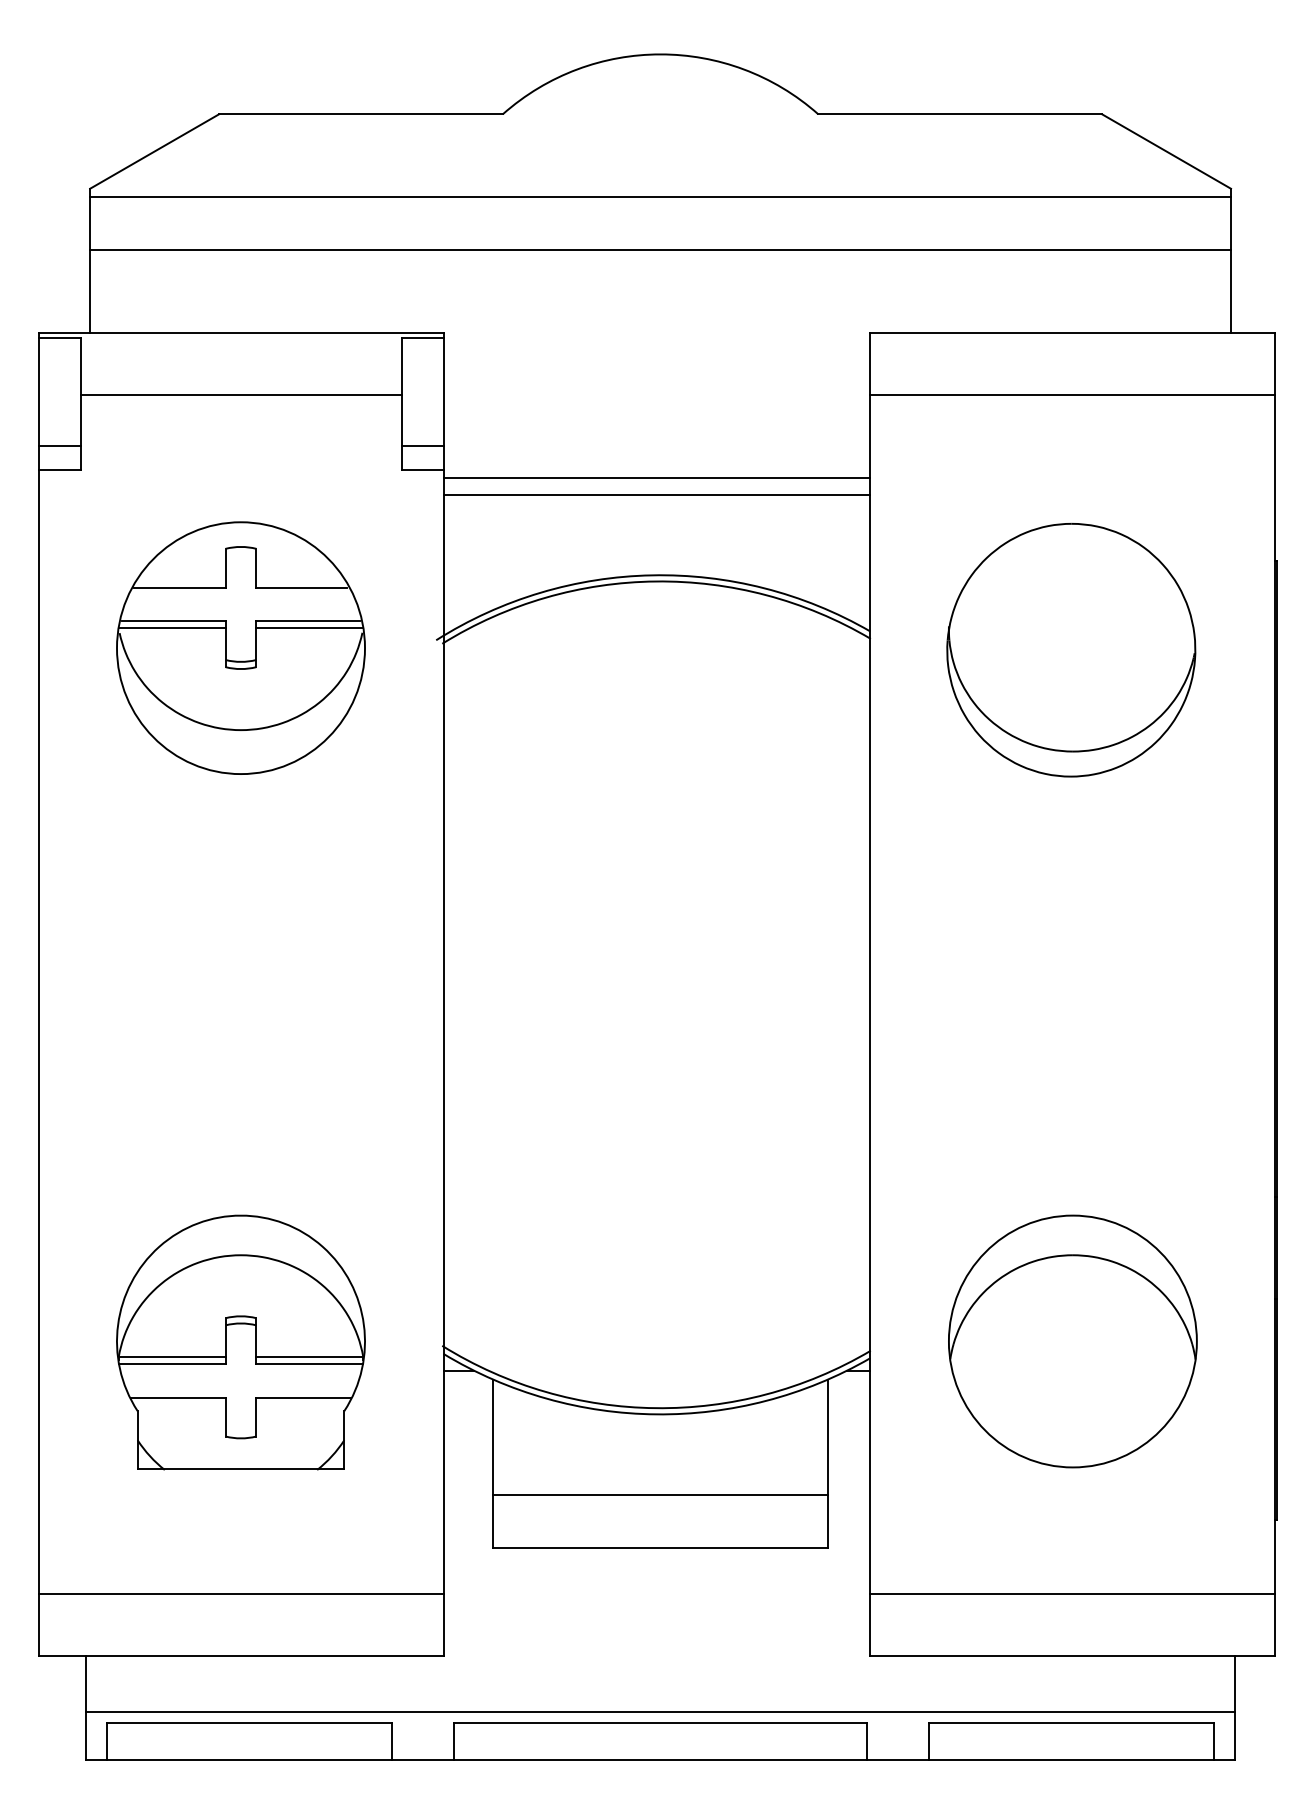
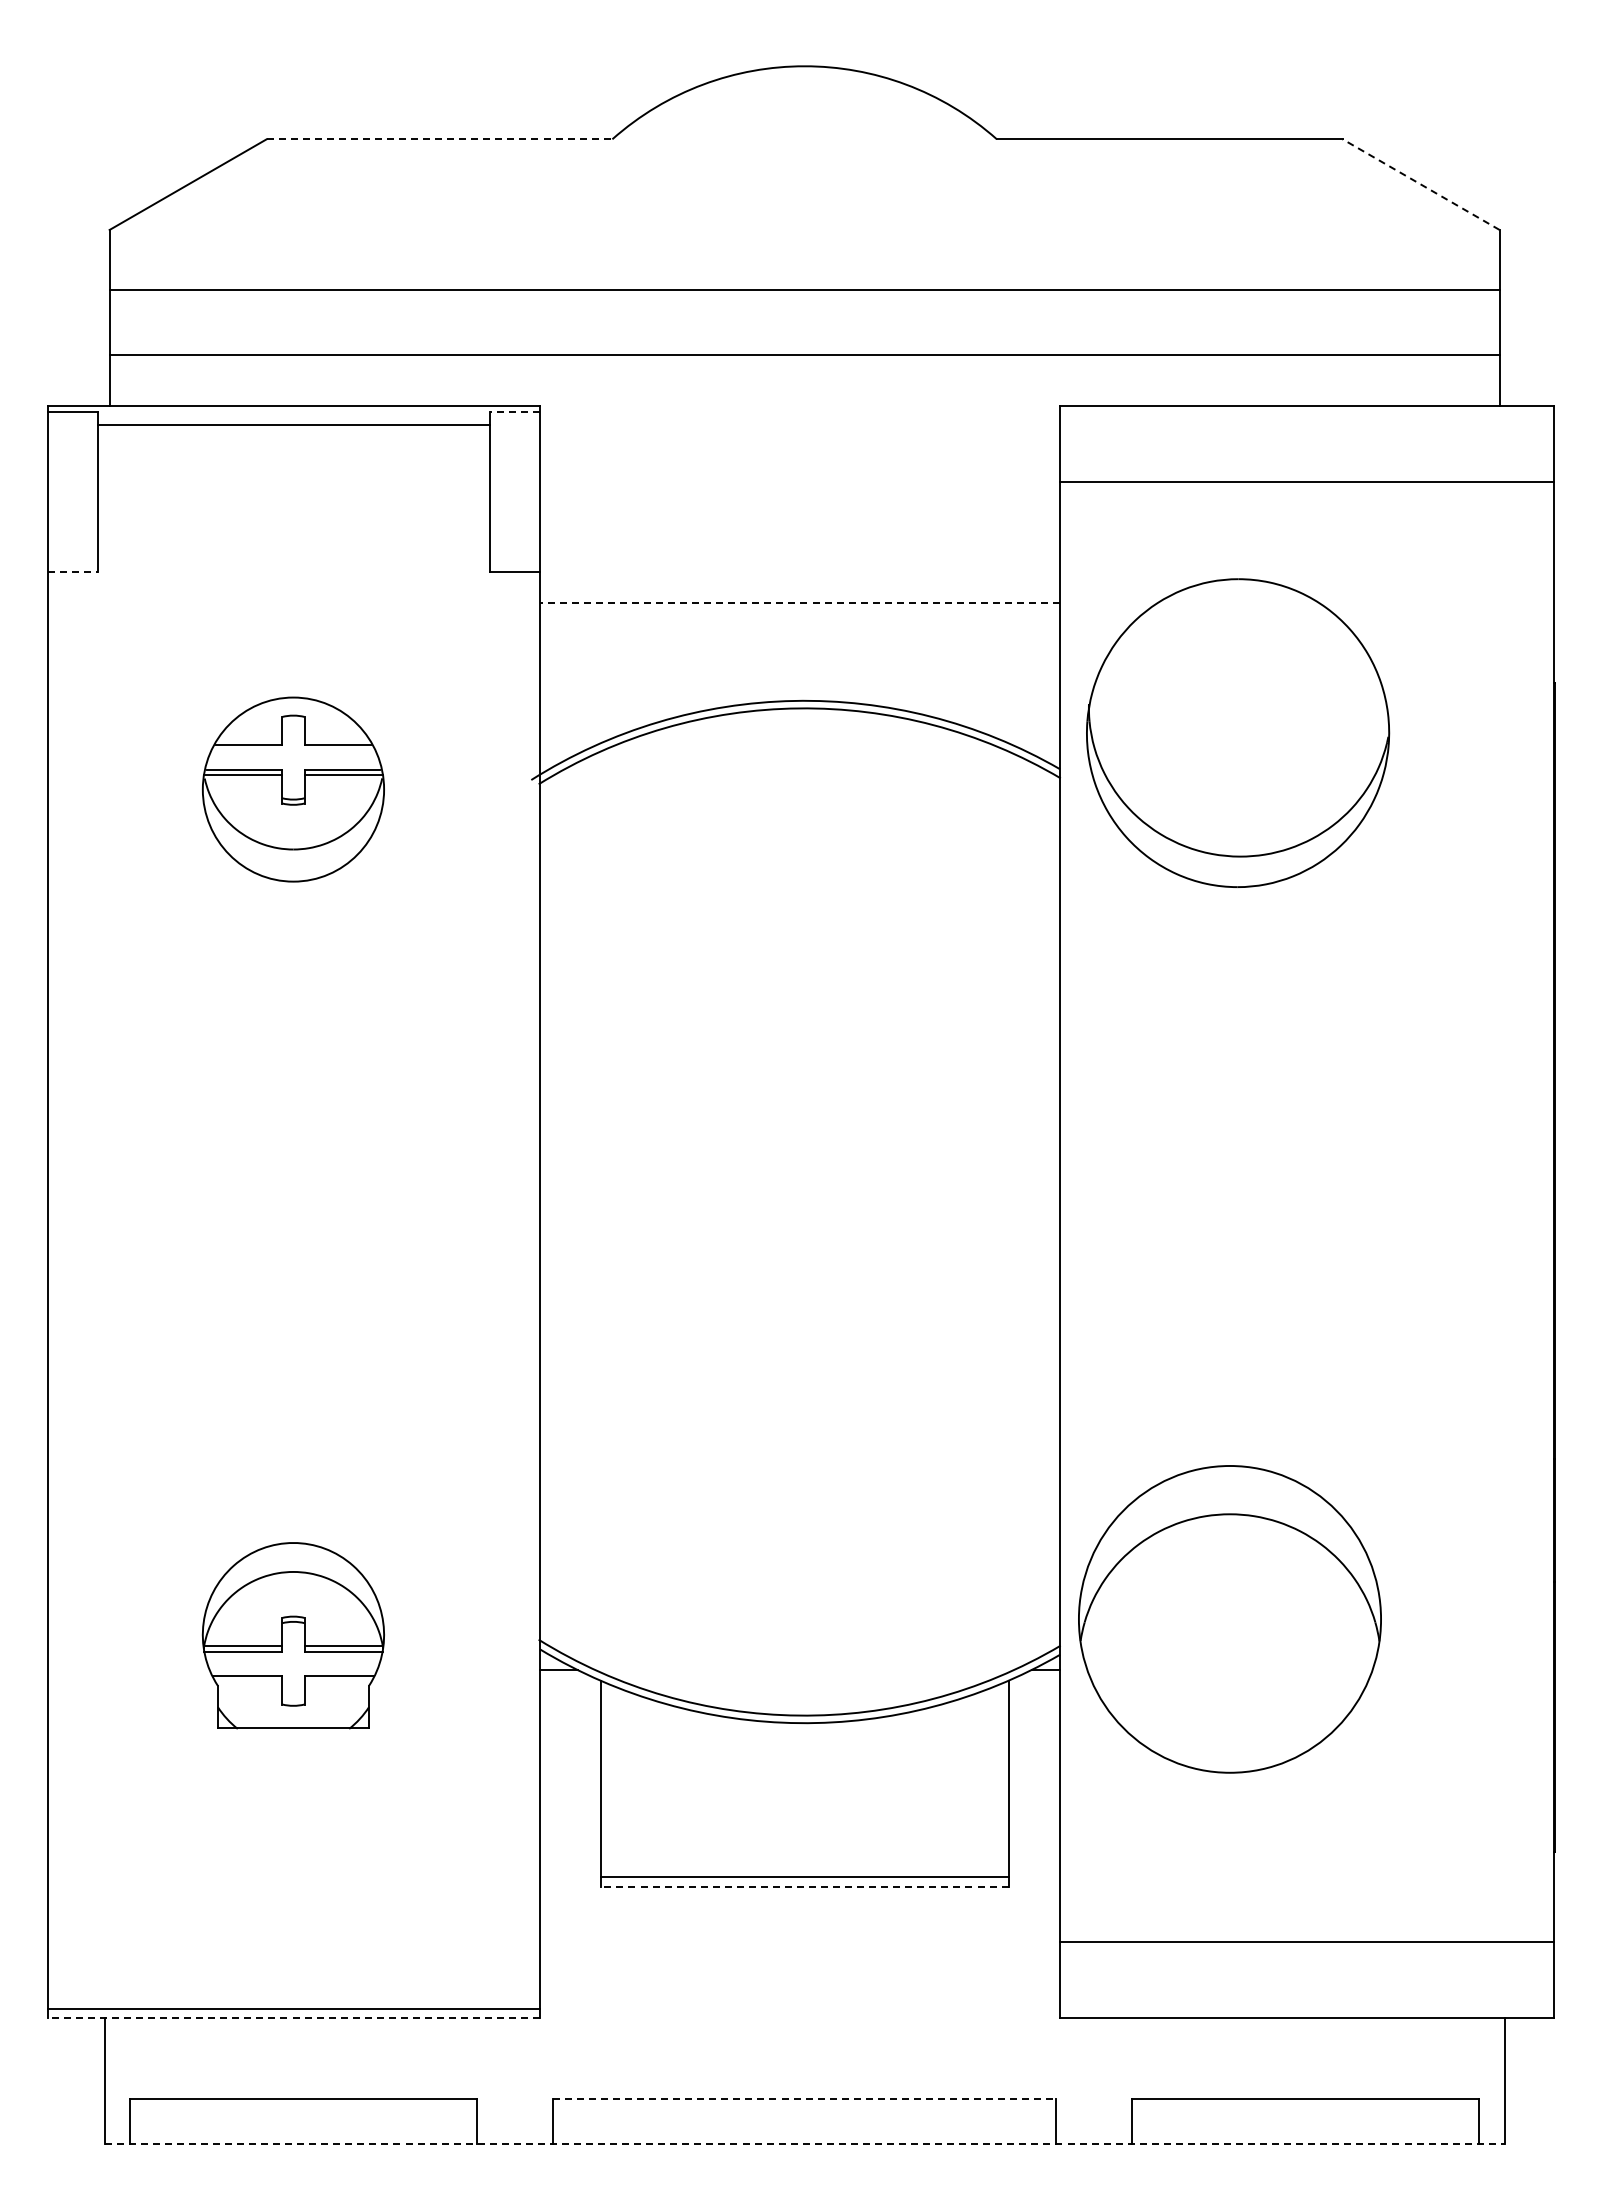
line: (360, 114) -> (439, 139), solid -> dashed
line: (1166, 151) -> (1421, 184), solid -> dashed
line: (660, 197) -> (804, 290), moved
line: (660, 249) -> (804, 355), moved
line: (422, 338) -> (514, 412), solid -> dashed
line: (241, 395) -> (293, 424), moved
line: (59, 446) -> (72, 543), removed
line: (422, 446) -> (514, 543), removed
line: (60, 469) -> (73, 572), solid -> dashed
line: (657, 478) -> (800, 582), removed
line: (657, 494) -> (800, 602), solid -> dashed
part: (241, 648) -> (293, 789), size x0.6
part: (1071, 649) -> (1238, 732), moved
part: (1072, 1341) -> (1229, 1619), moved
part: (241, 1342) -> (293, 1635), size x0.6
line: (660, 1495) -> (804, 1877), moved
line: (660, 1548) -> (804, 1886), solid -> dashed
line: (241, 1594) -> (293, 2009), moved
line: (241, 1655) -> (293, 2017), solid -> dashed
line: (660, 1711) -> (804, 2085), removed
line: (660, 1723) -> (804, 2099), solid -> dashed
line: (661, 1759) -> (805, 2143), solid -> dashed

